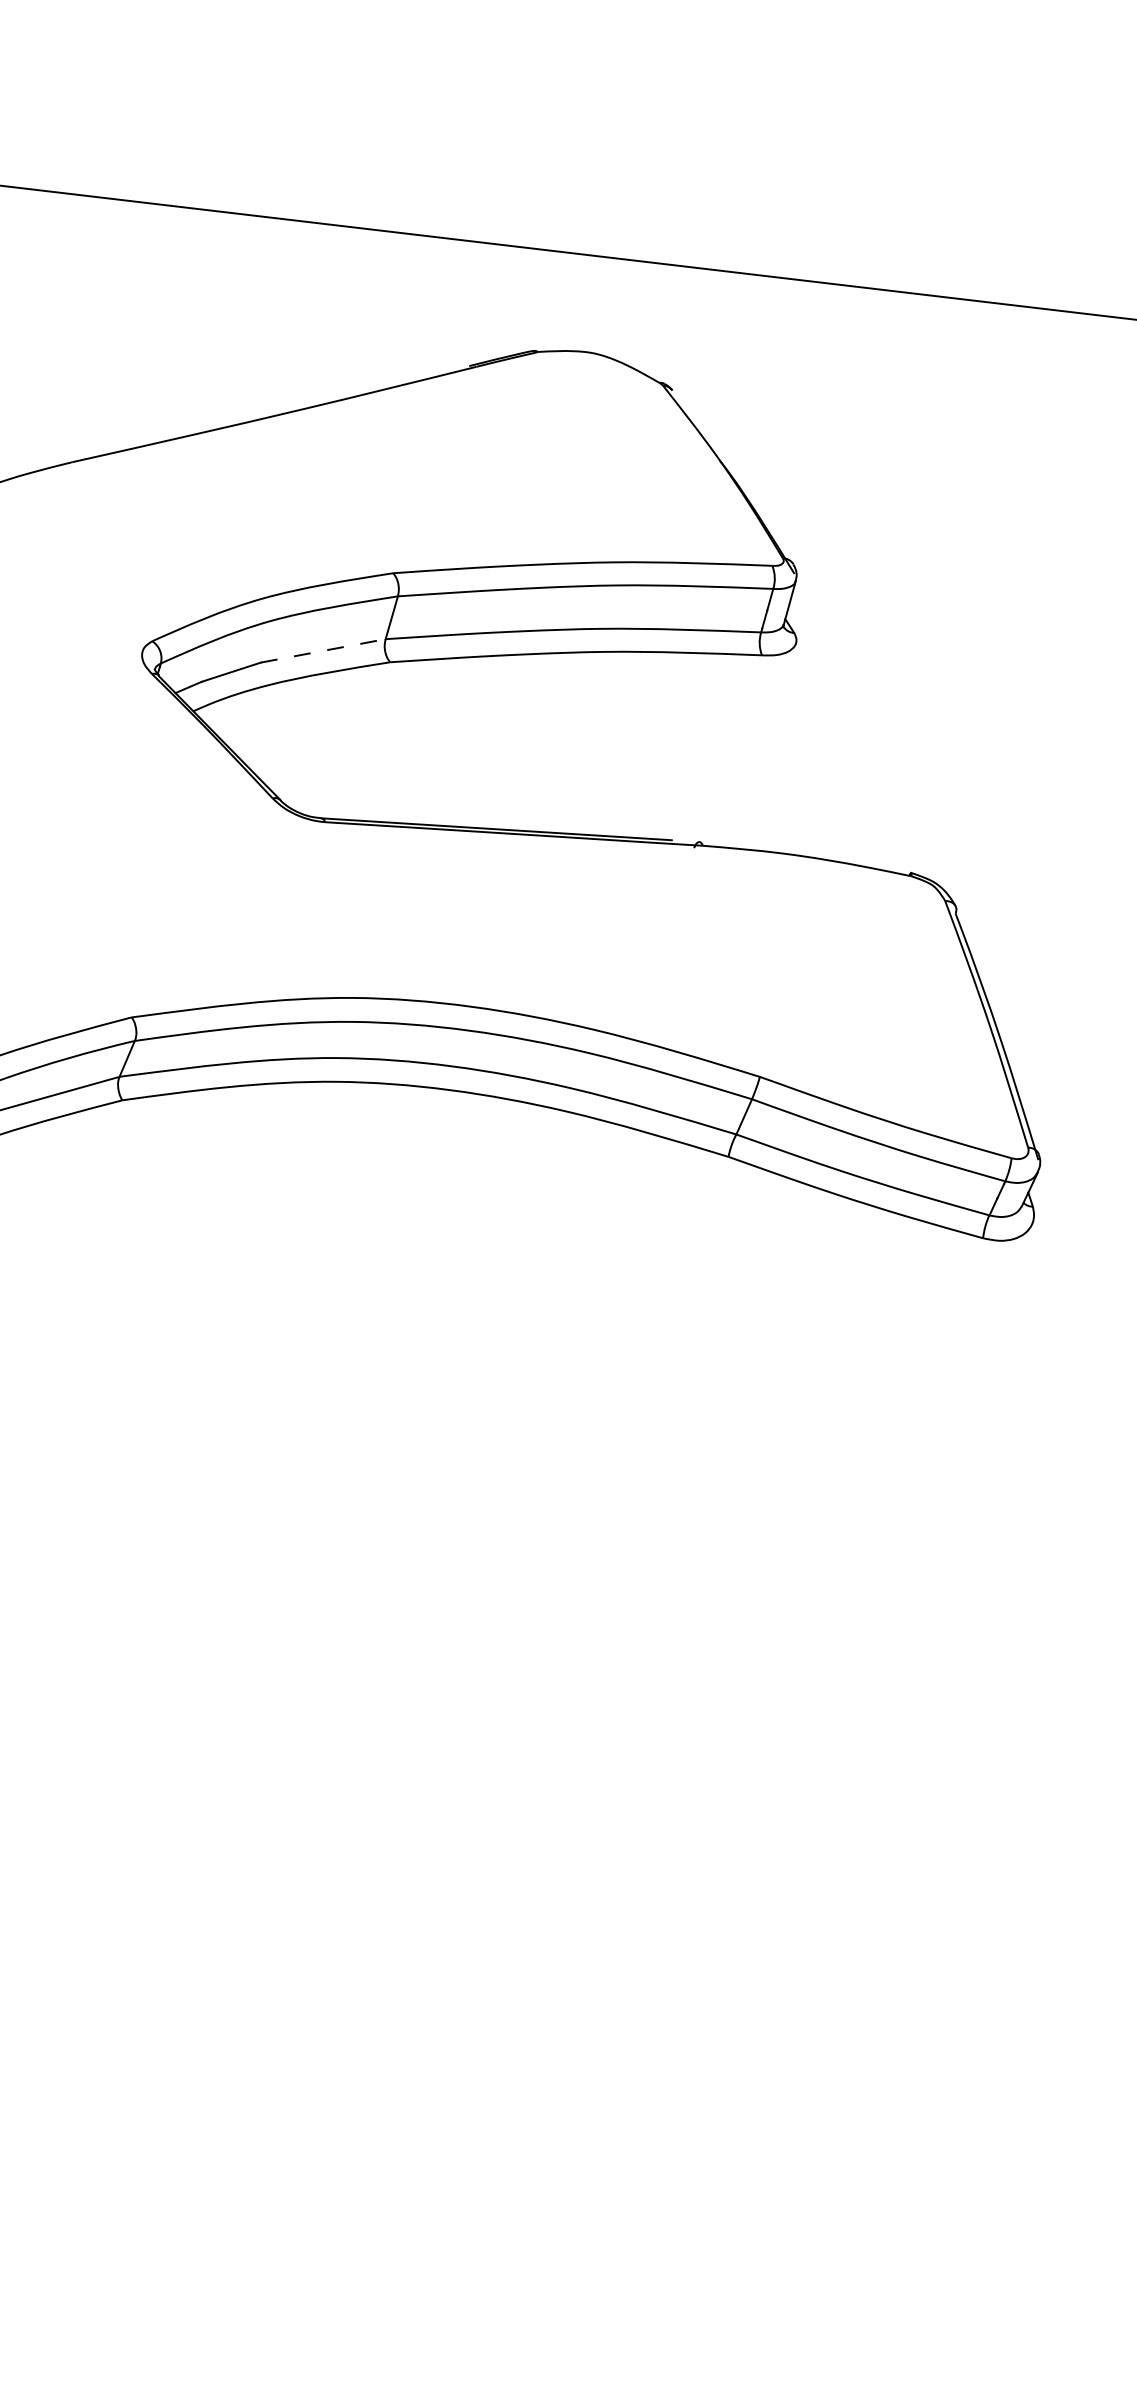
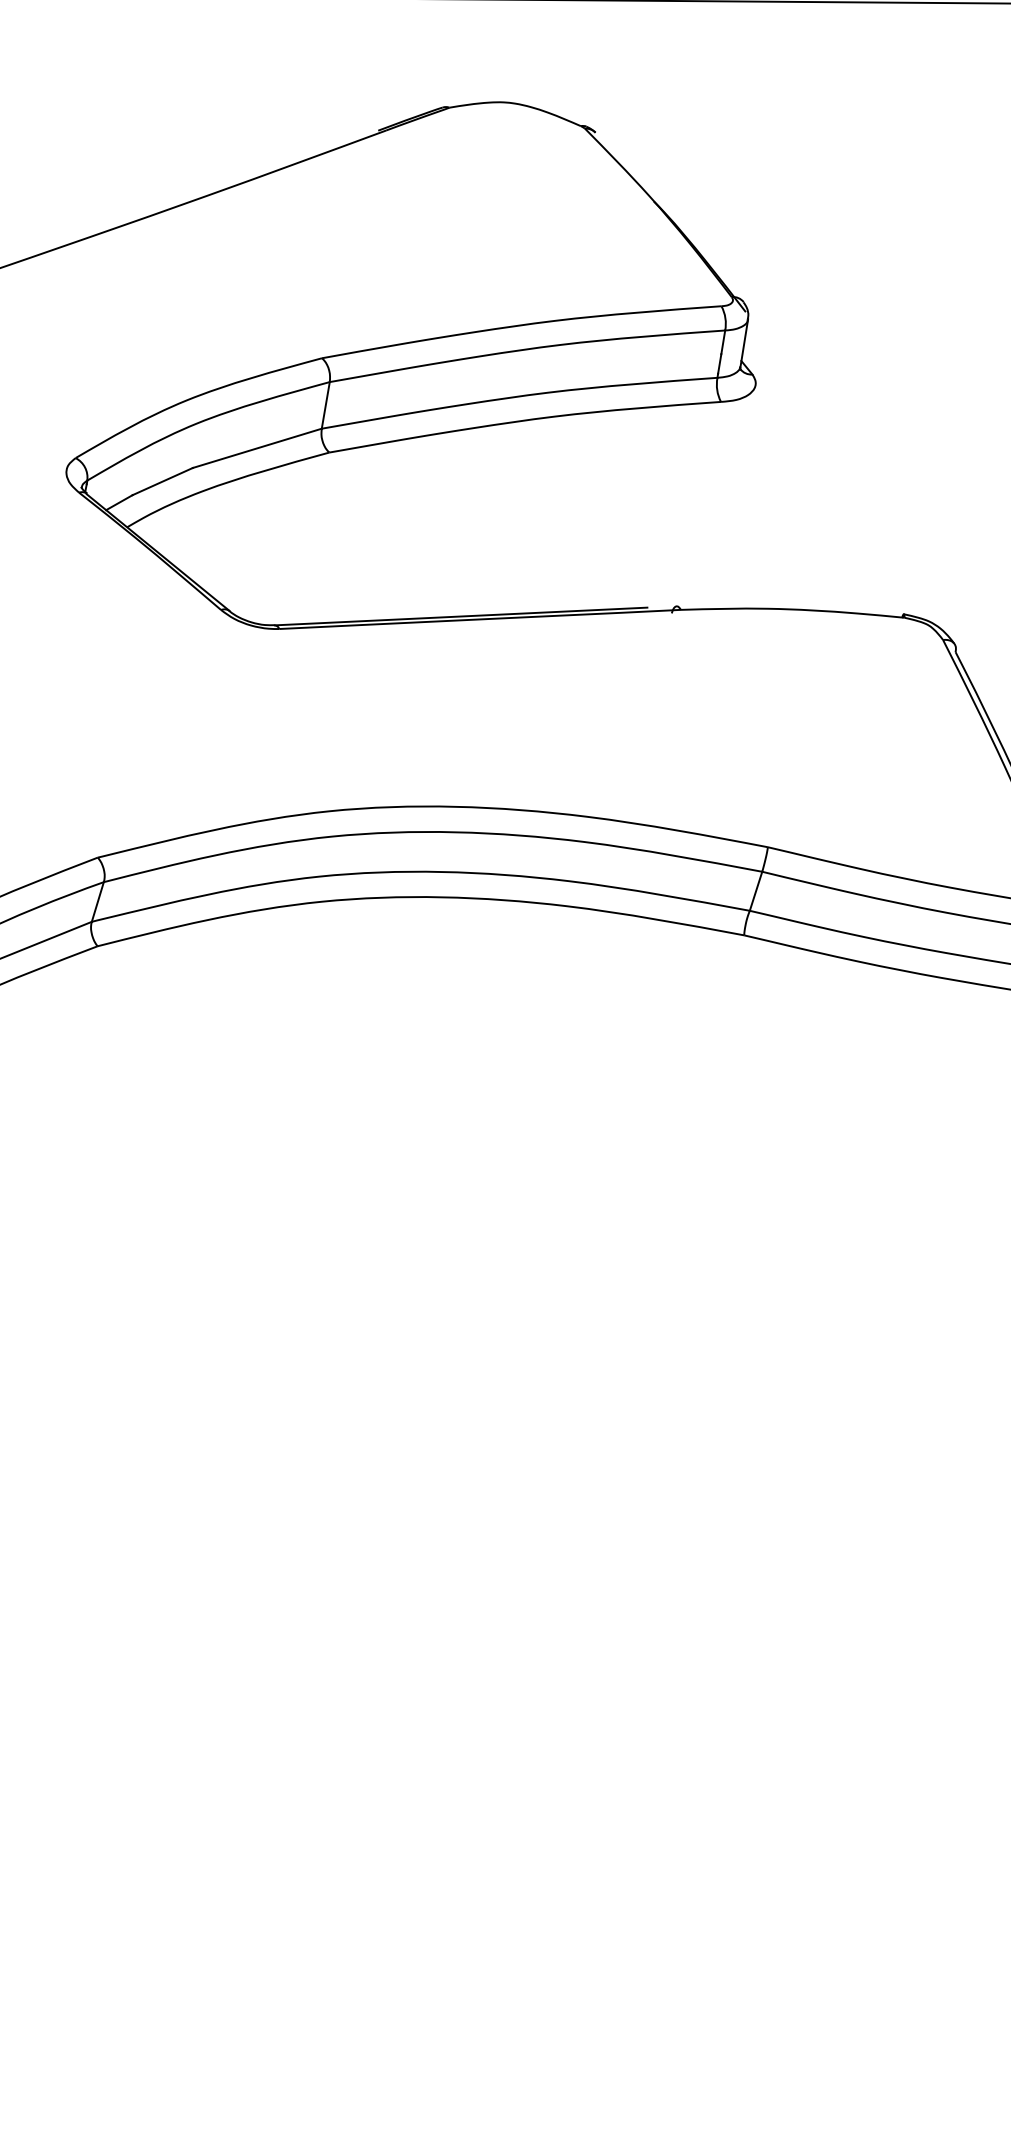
line: (323, 650) -> (257, 447), dashed -> solid

